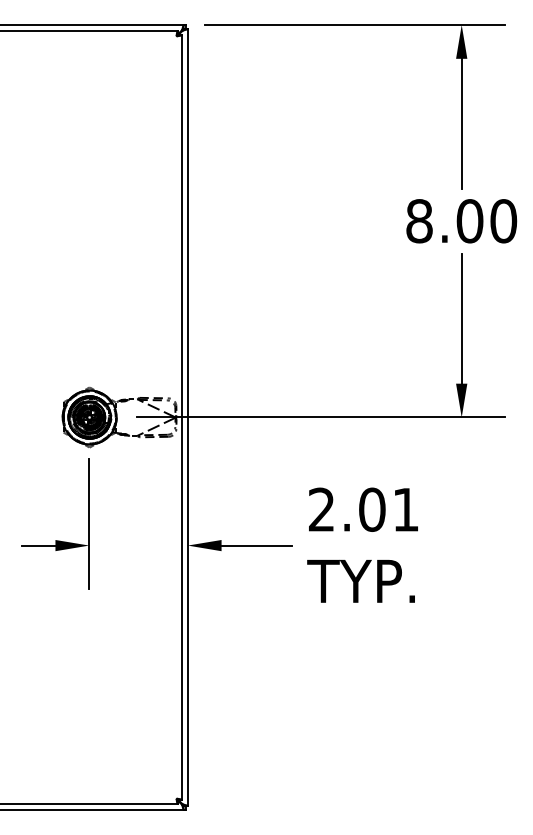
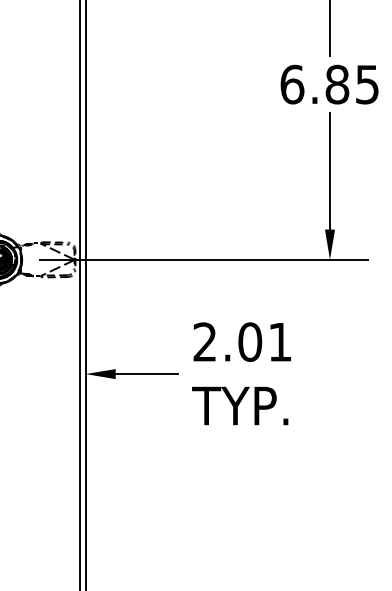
text: (461, 221) -> (329, 84), 8.00 -> 6.85

